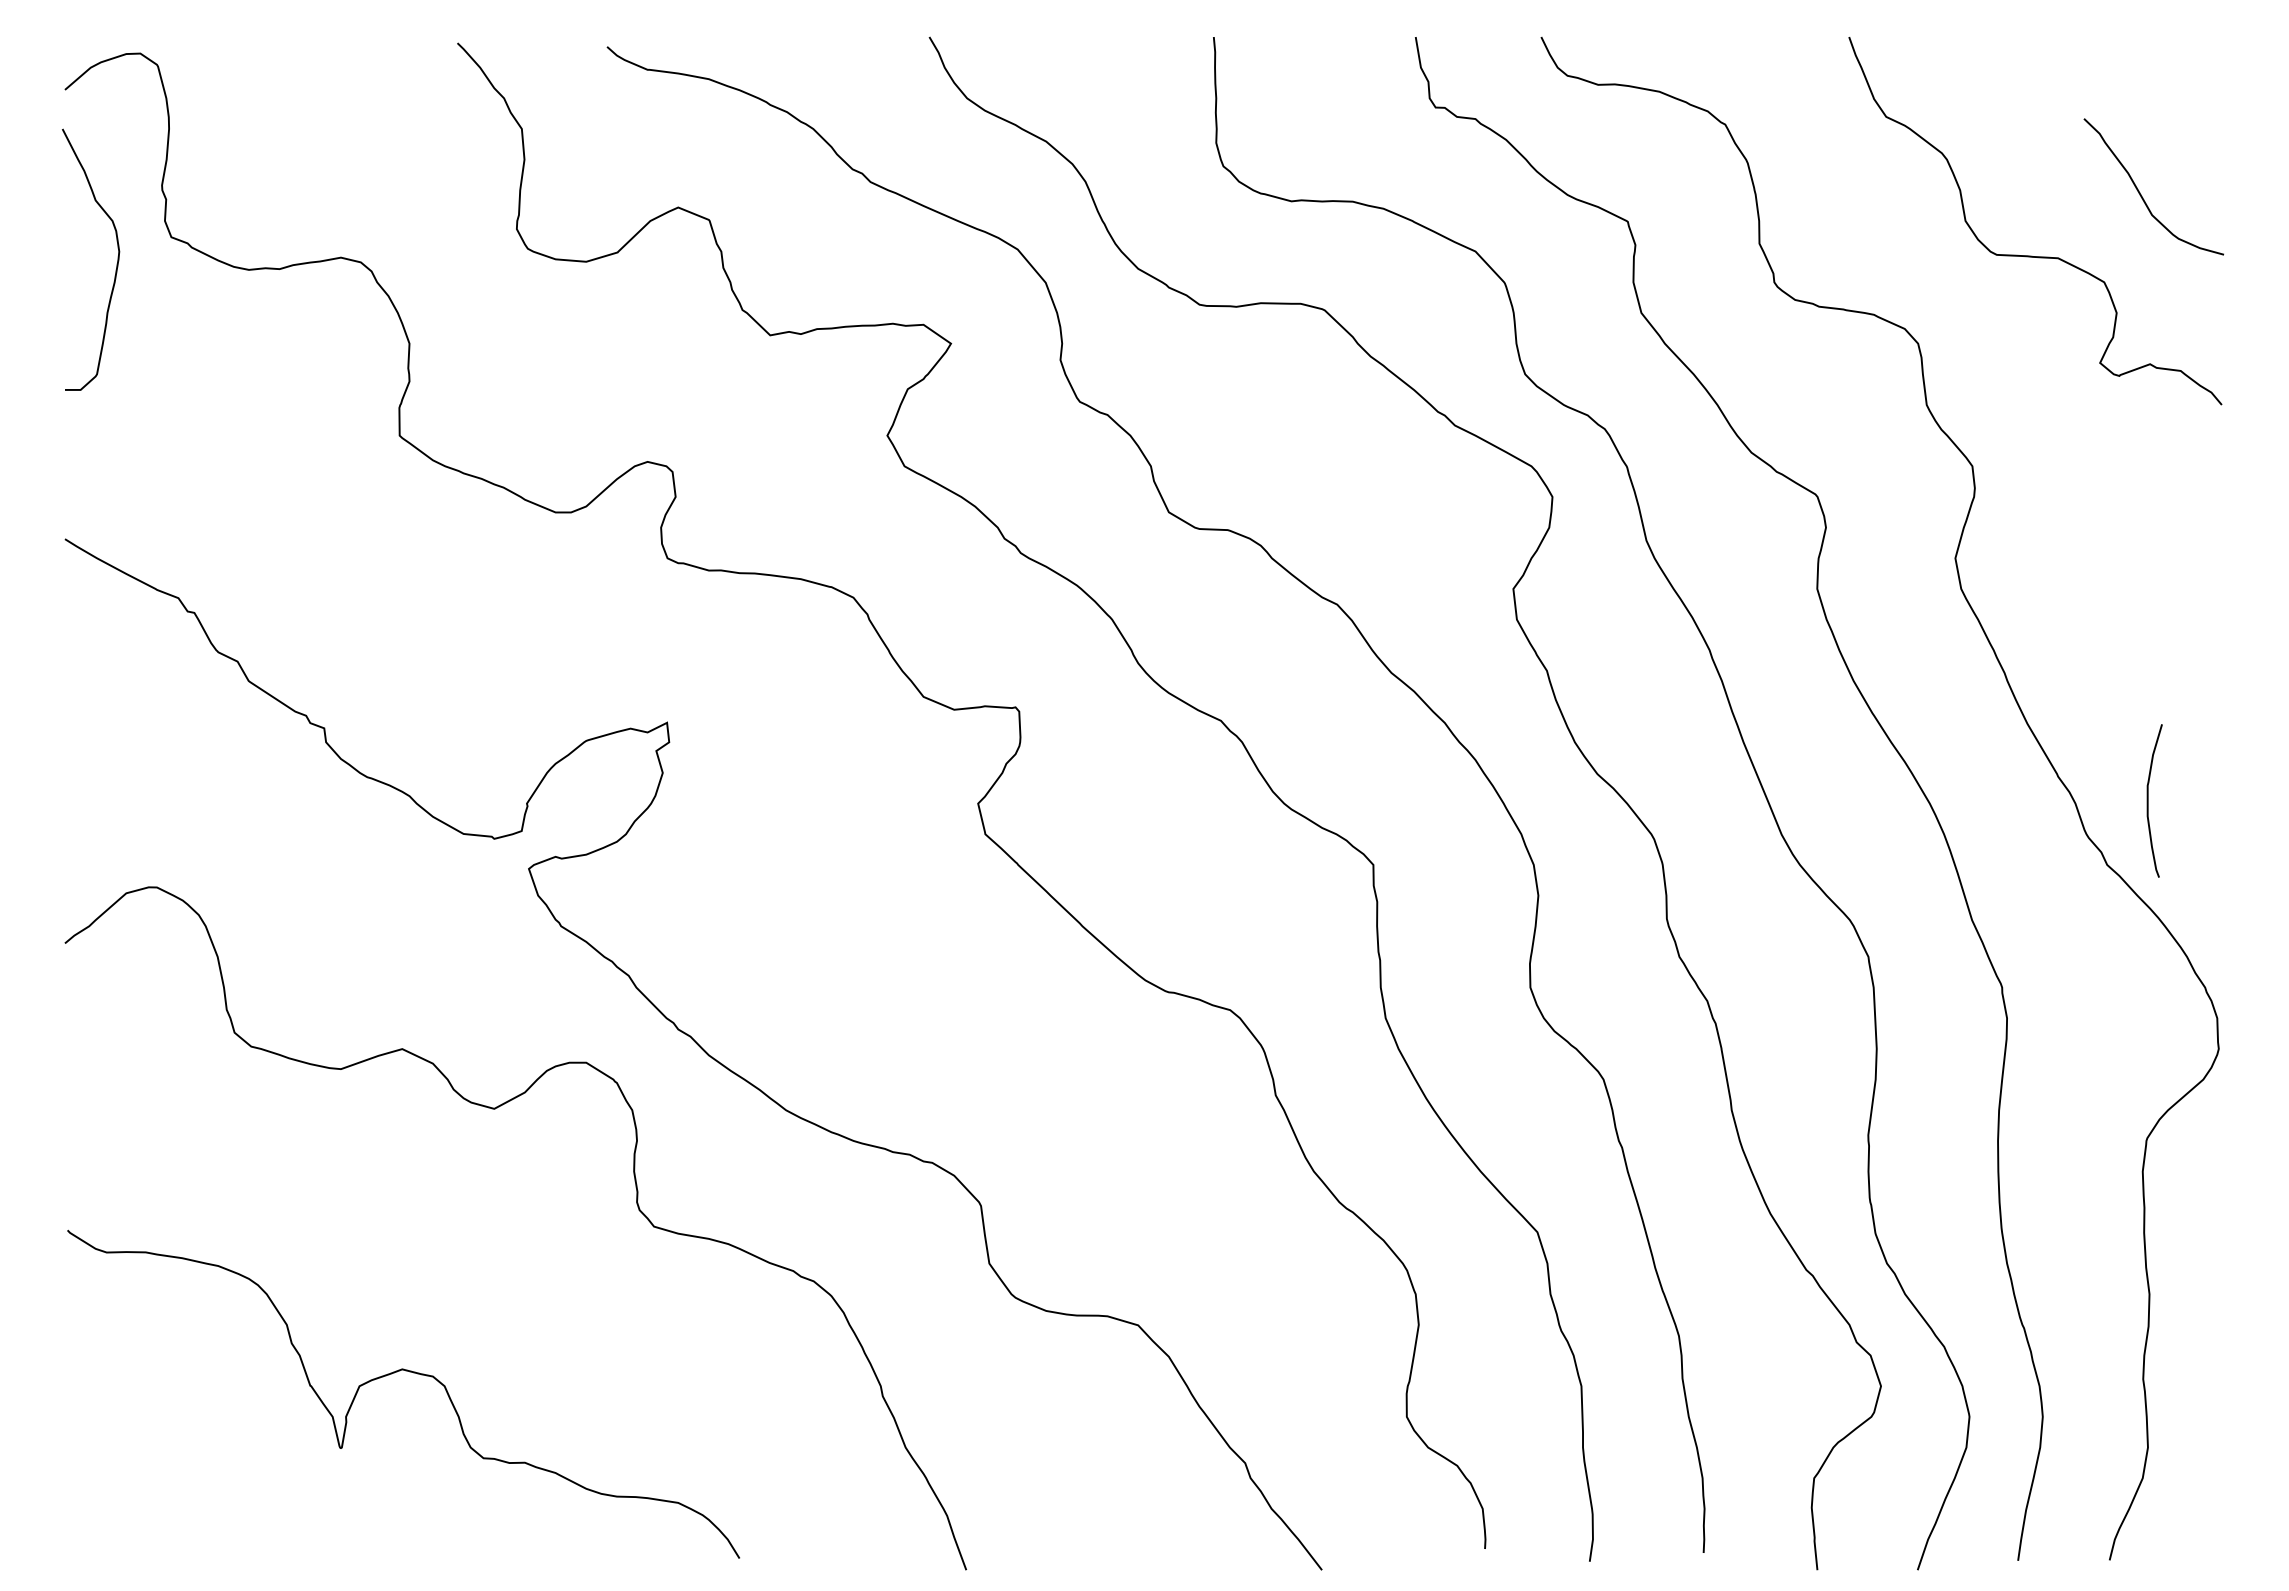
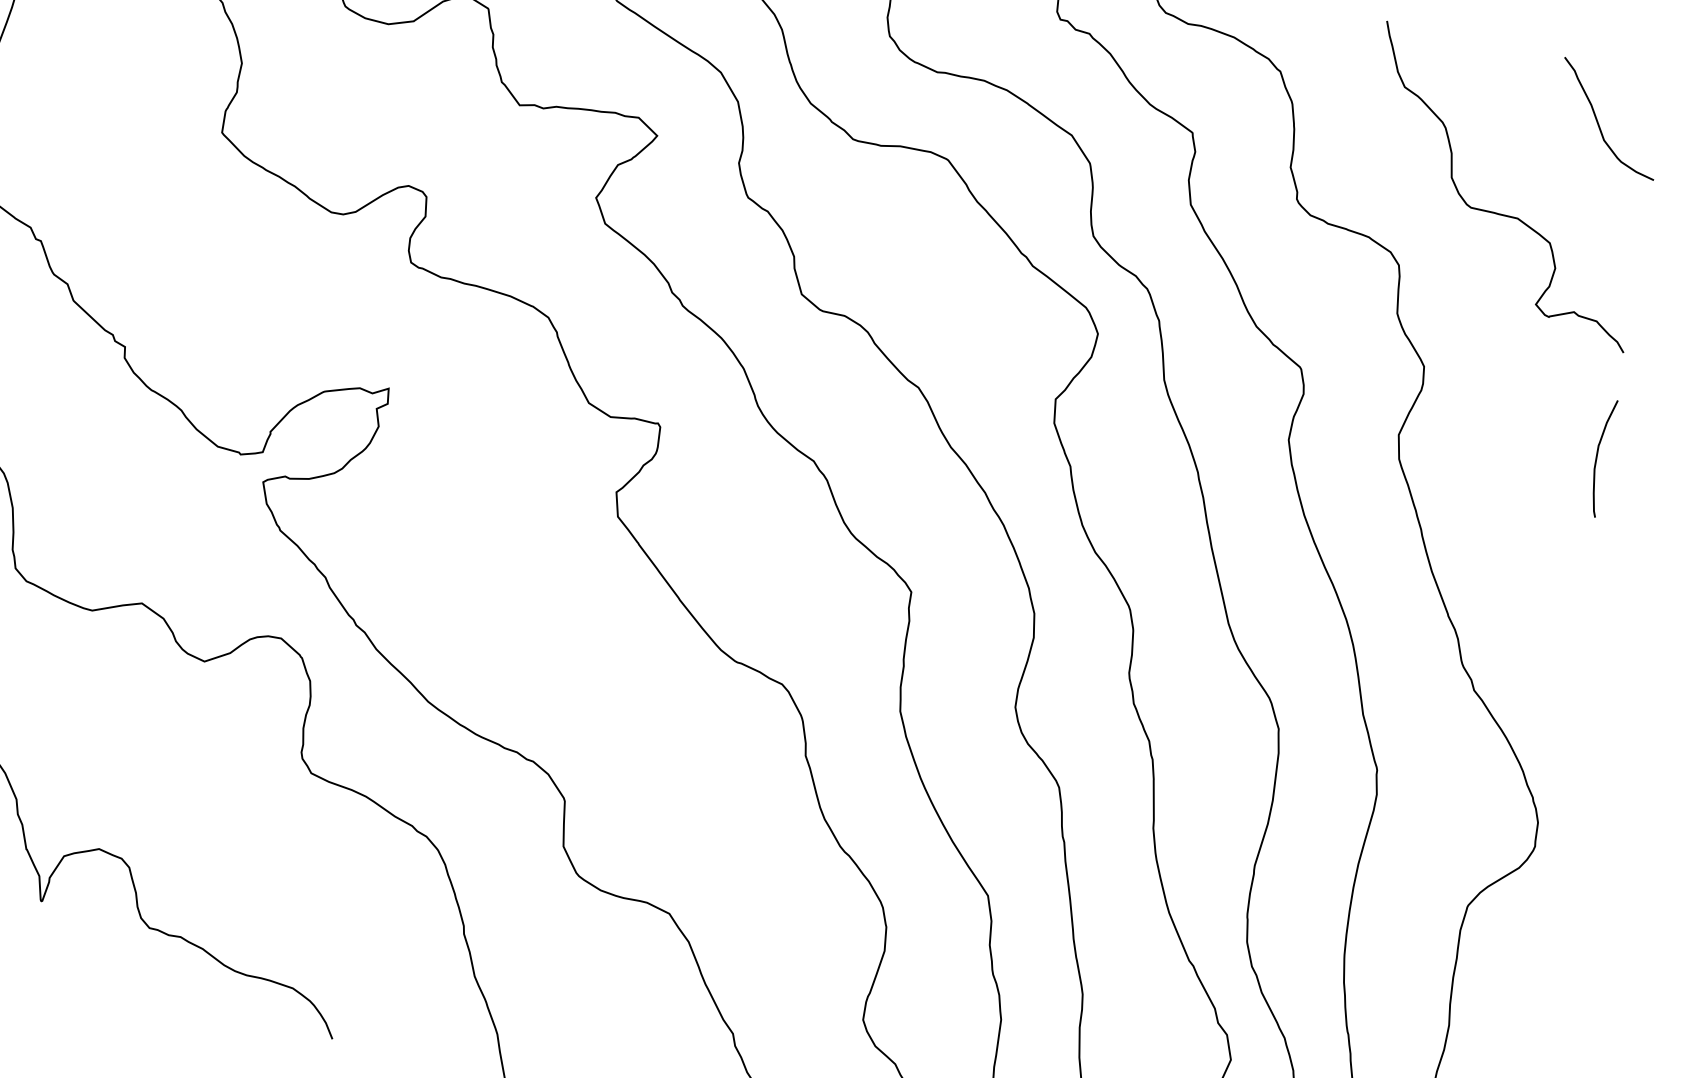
curve: (2140, 192) -> (1598, 121), moved
curve: (2148, 800) -> (1597, 457), moved

